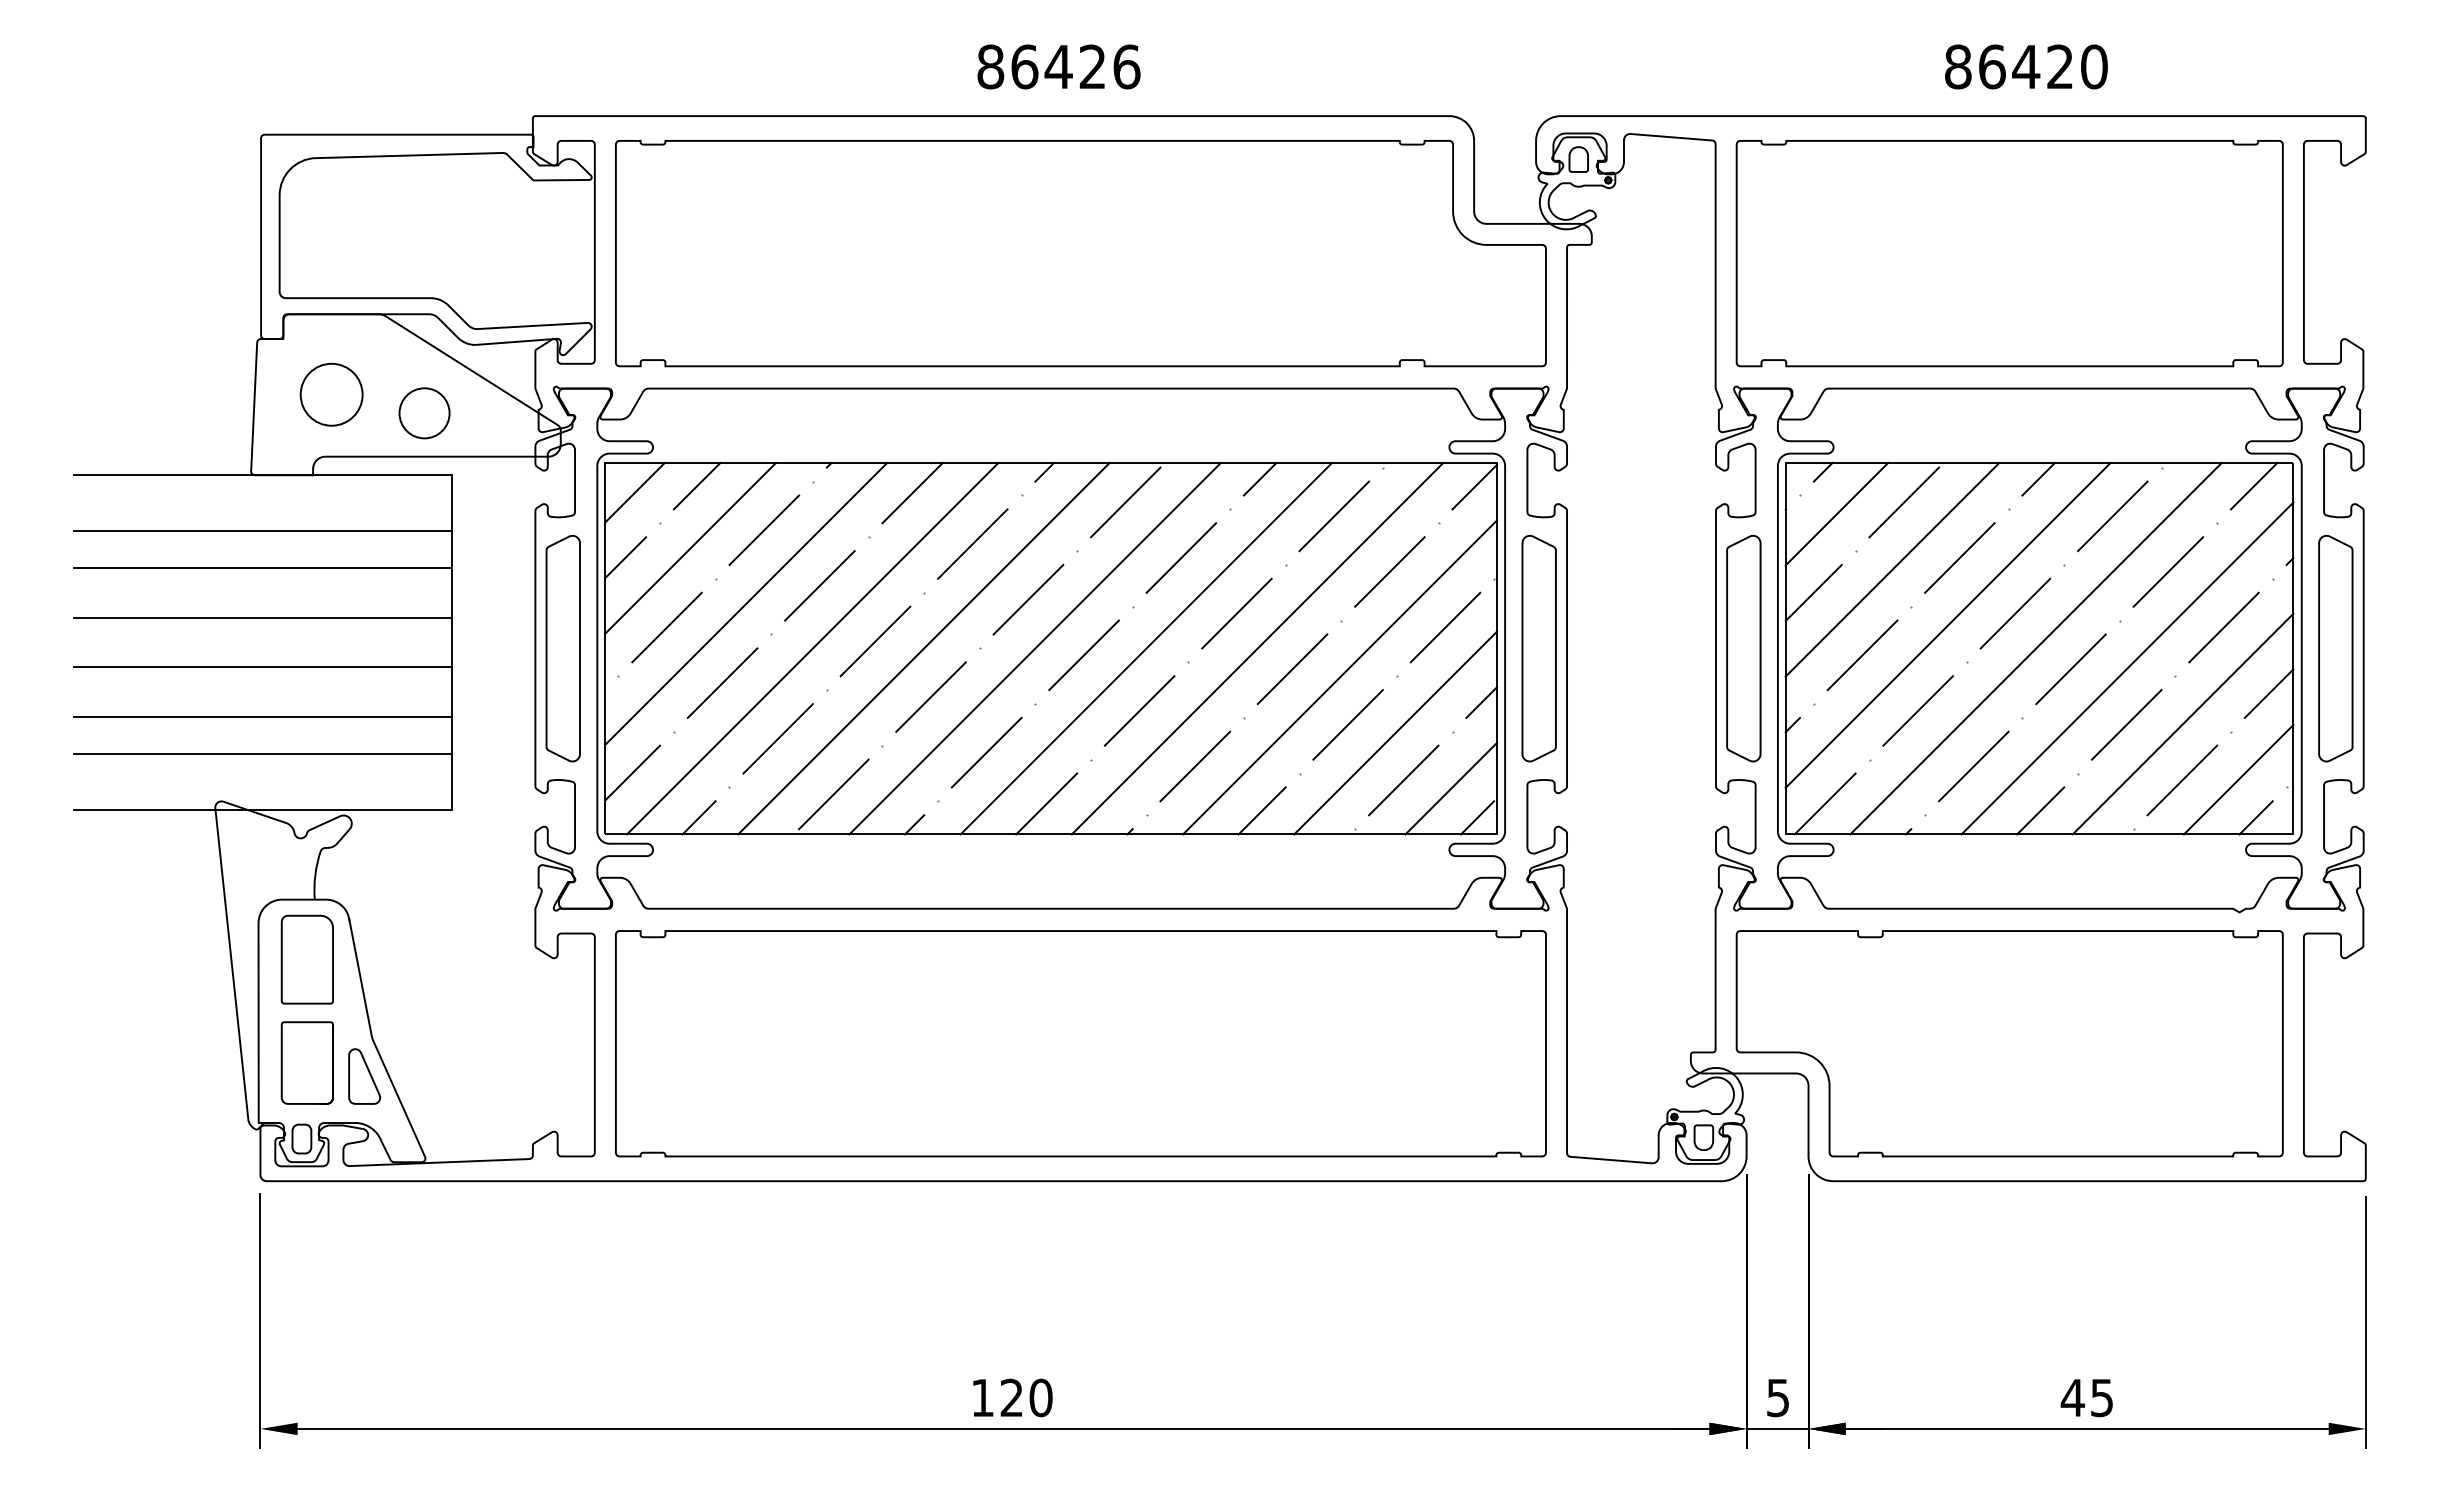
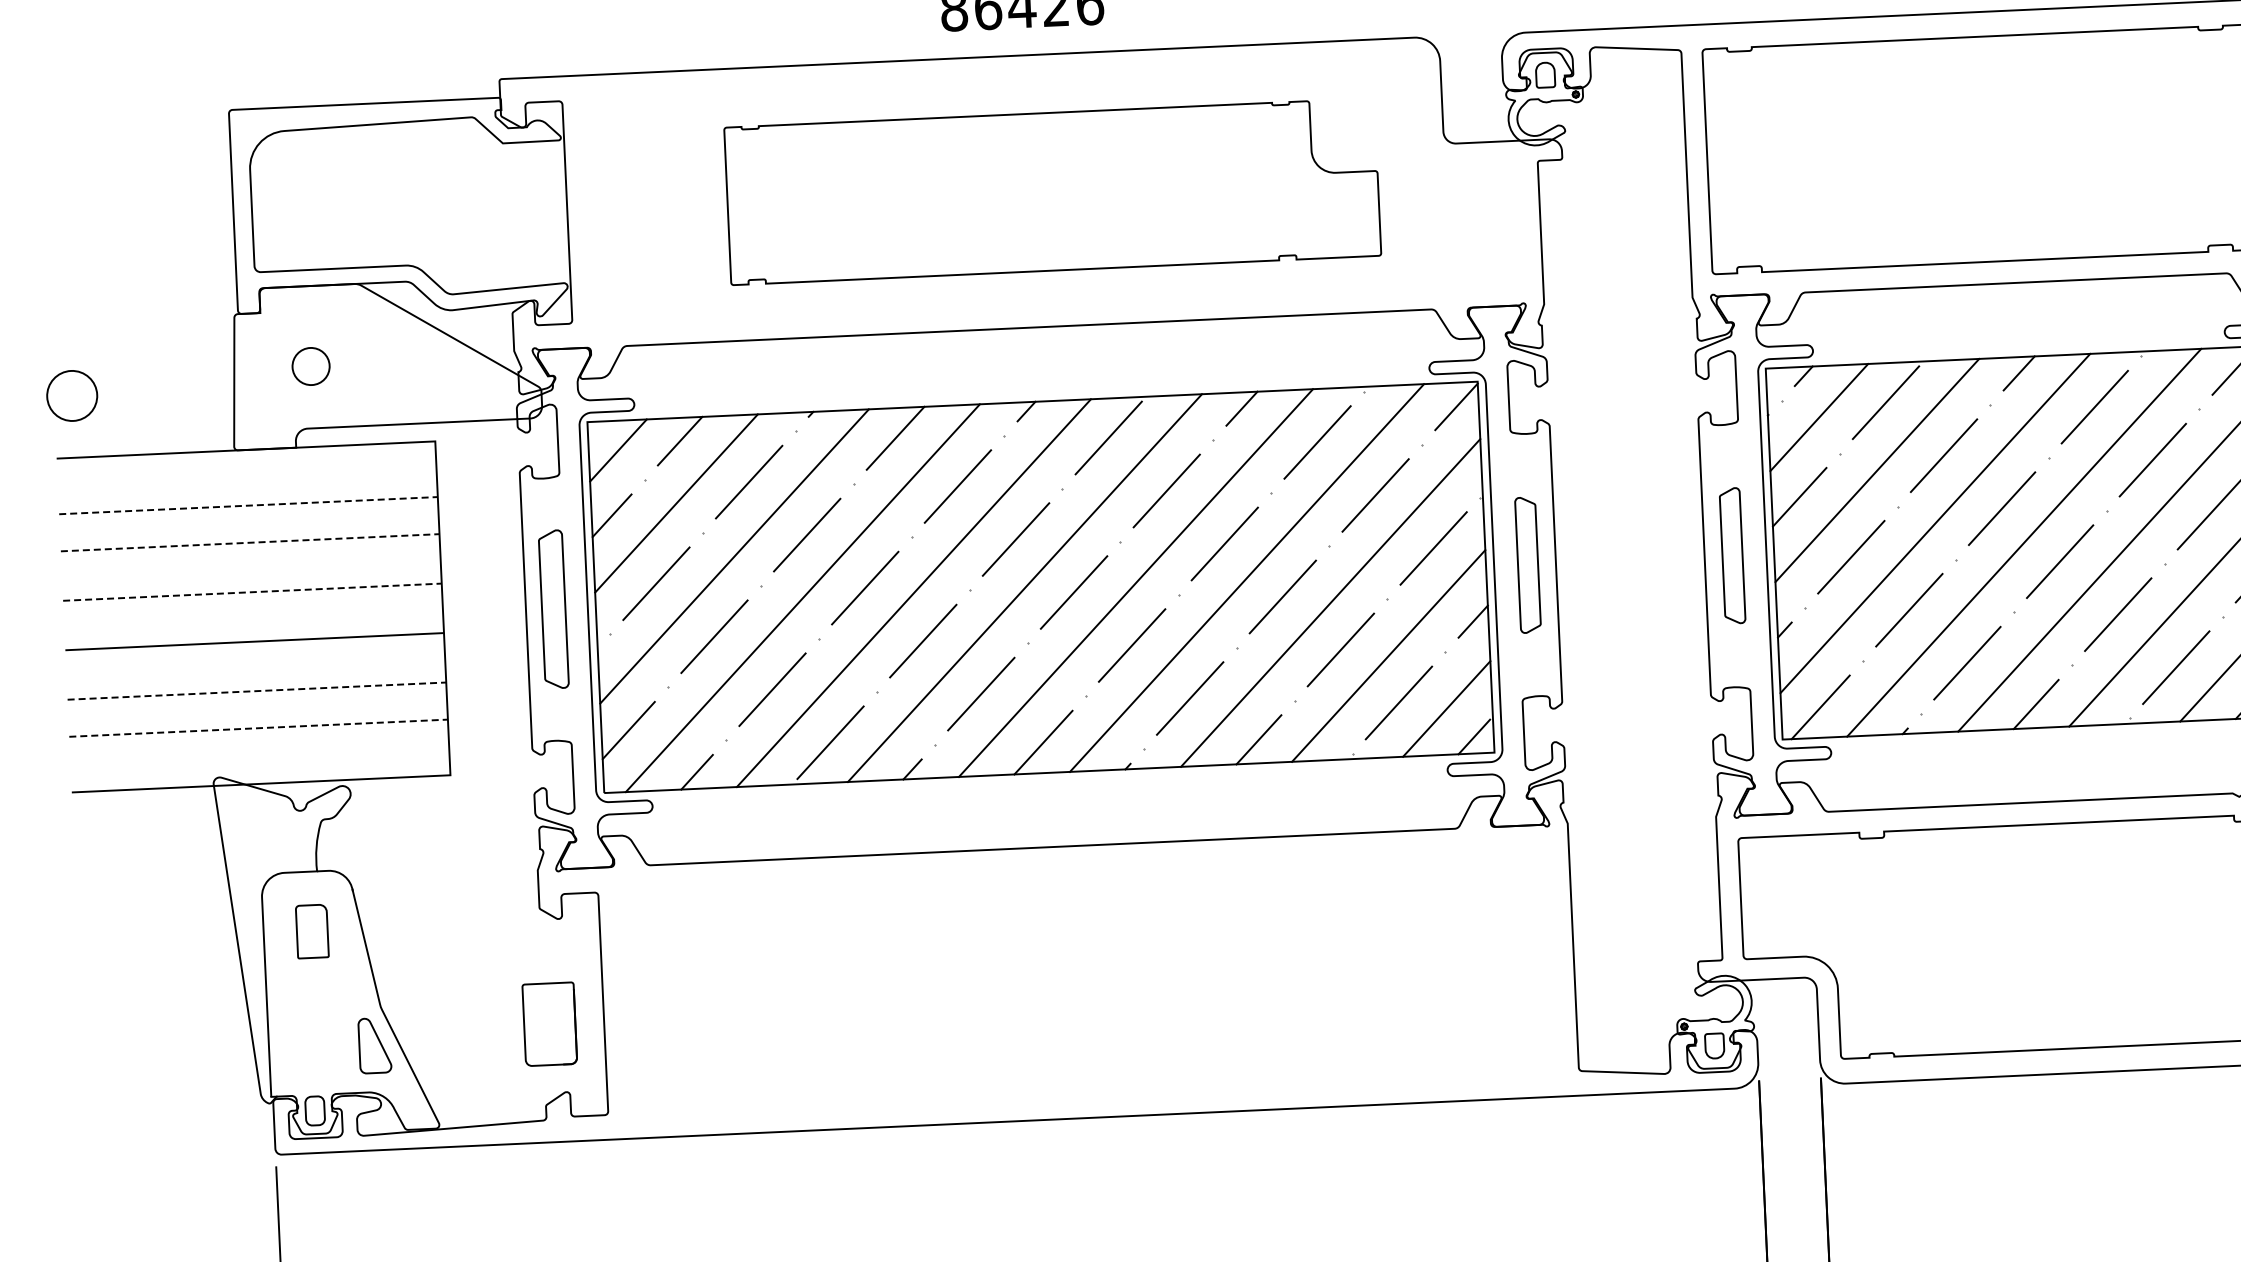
part: (1080, 253) -> (1052, 191), size x0.7
circle: (331, 394) -> (310, 366), size x0.6
circle: (424, 413) -> (72, 396), moved
line: (262, 531) -> (248, 506), solid -> dashed
line: (262, 568) -> (249, 543), solid -> dashed
line: (262, 617) -> (252, 592), solid -> dashed
part: (562, 648) -> (553, 609), size x0.7
part: (1538, 648) -> (1527, 565), size x0.6
part: (1743, 648) -> (1732, 555), size x0.6
line: (262, 716) -> (256, 690), solid -> dashed
line: (262, 753) -> (258, 727), solid -> dashed
part: (306, 959) -> (311, 931), size x0.6
part: (1080, 1043) -> (1088, 980), removed
part: (306, 1062) -> (548, 1023), moved

